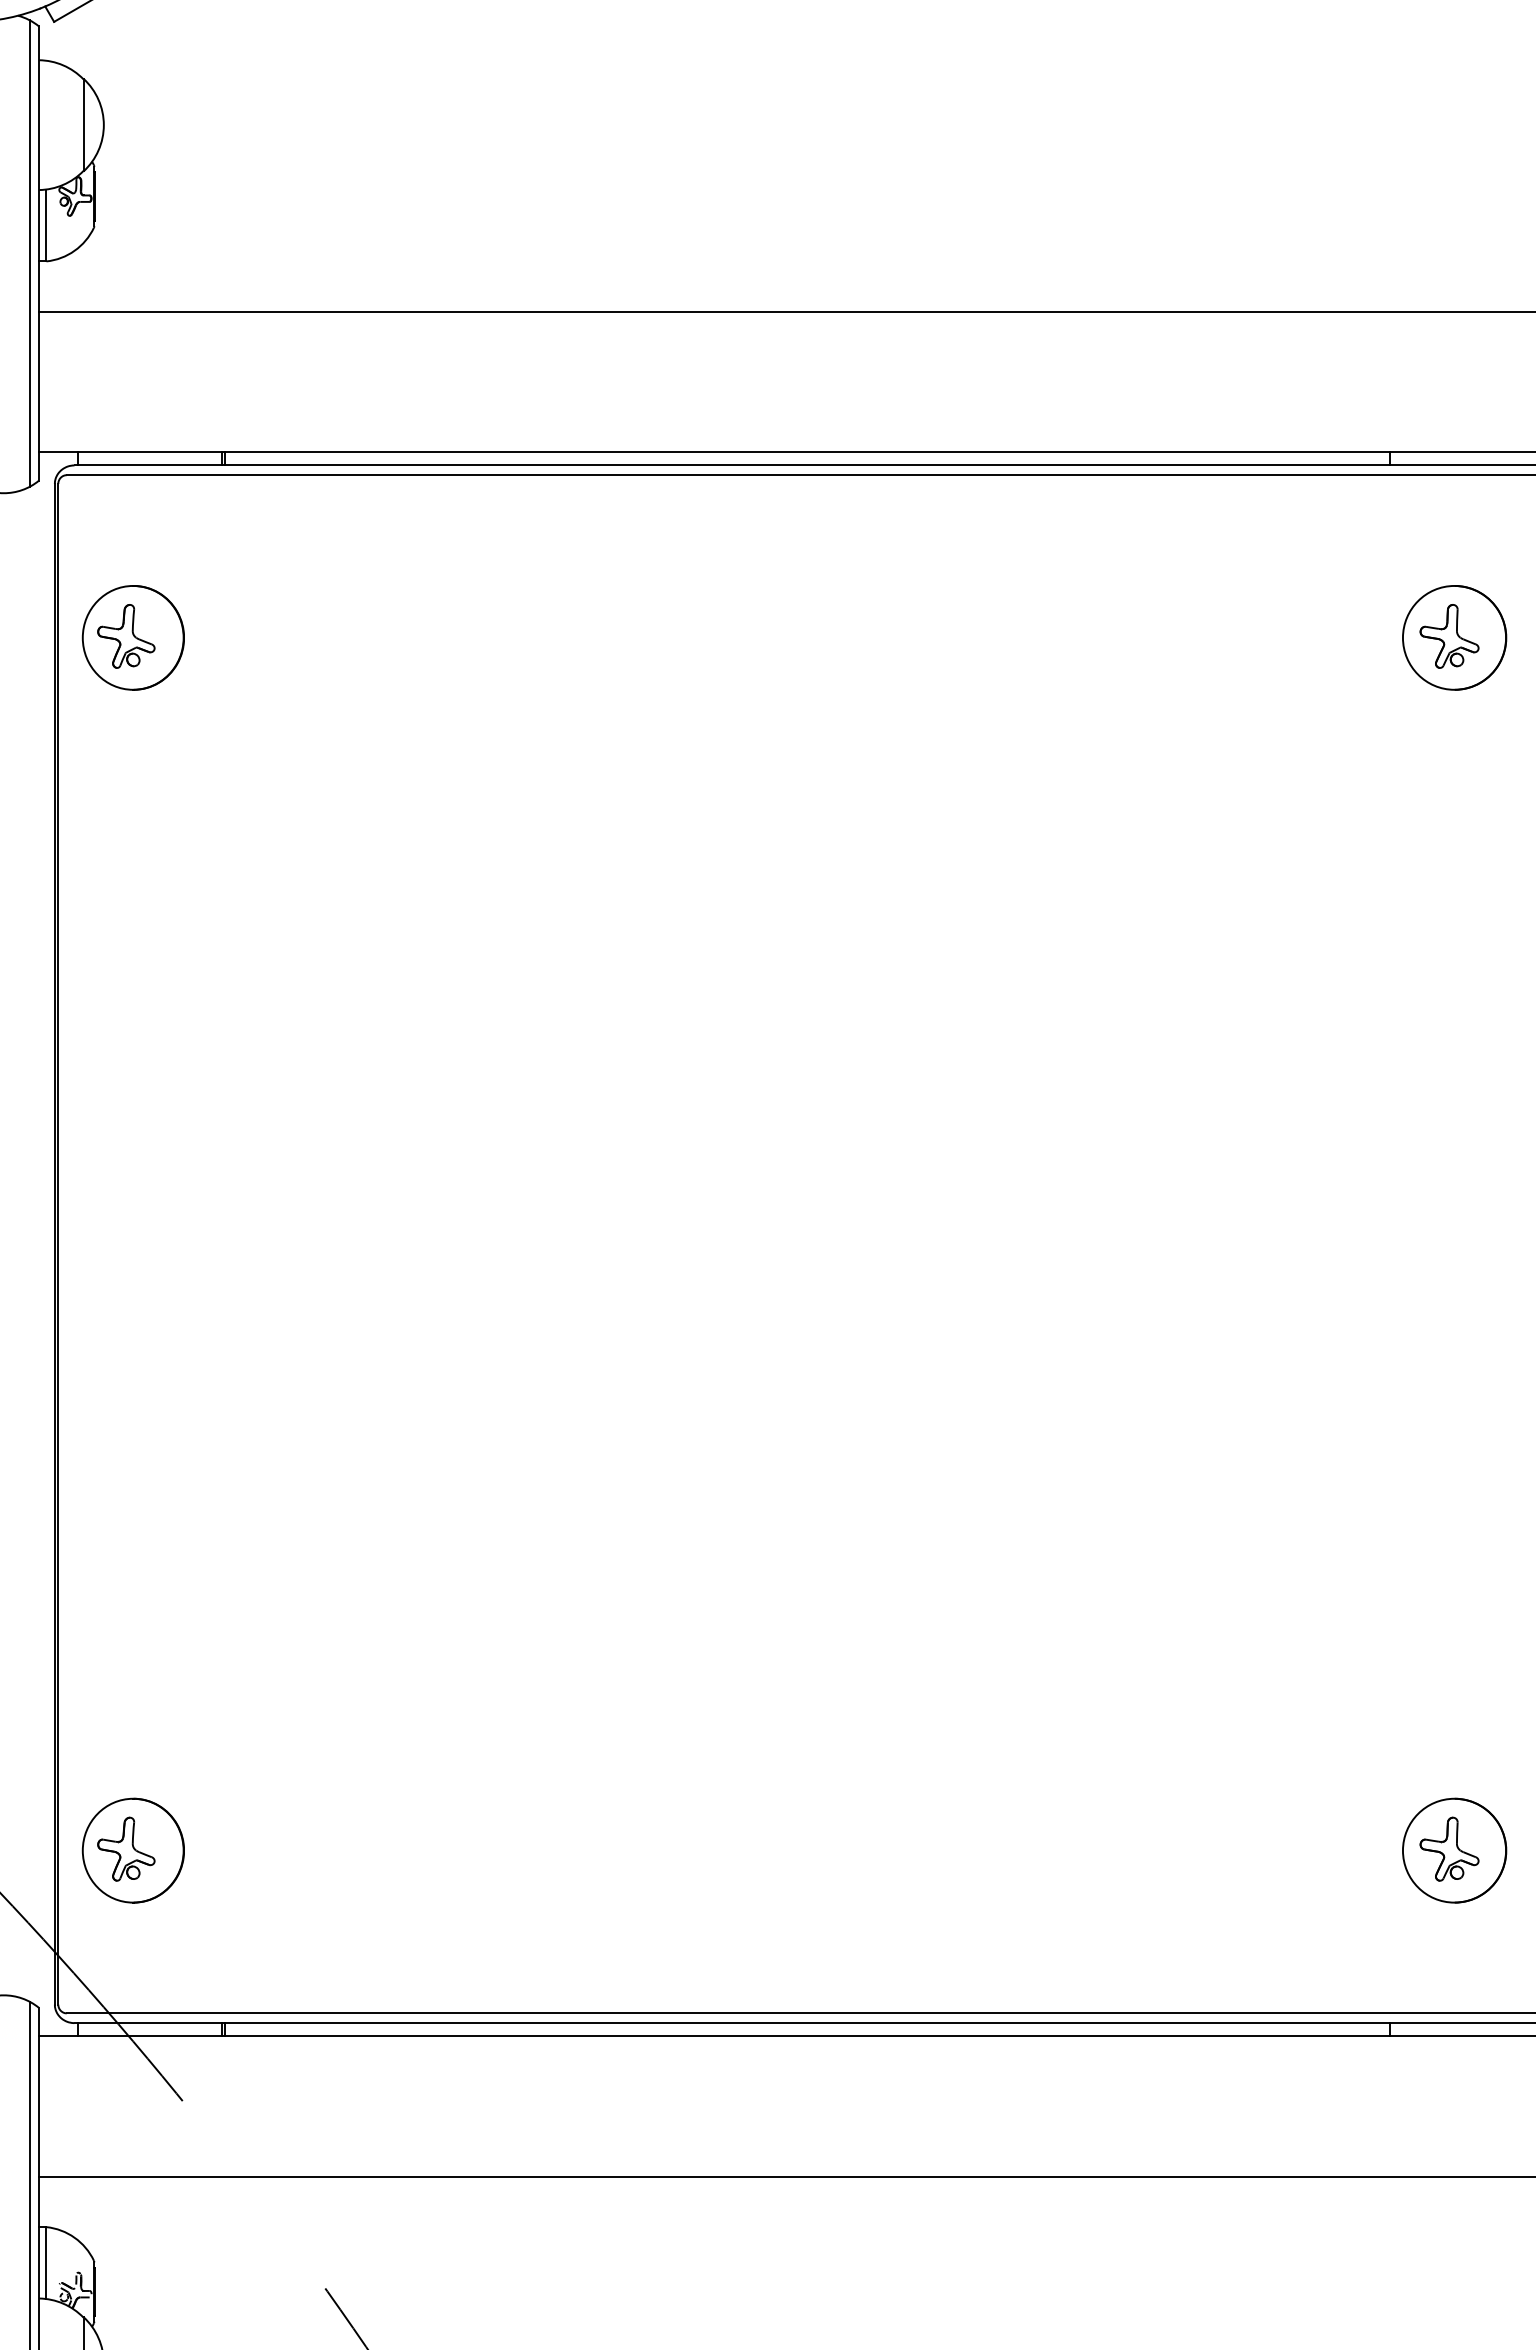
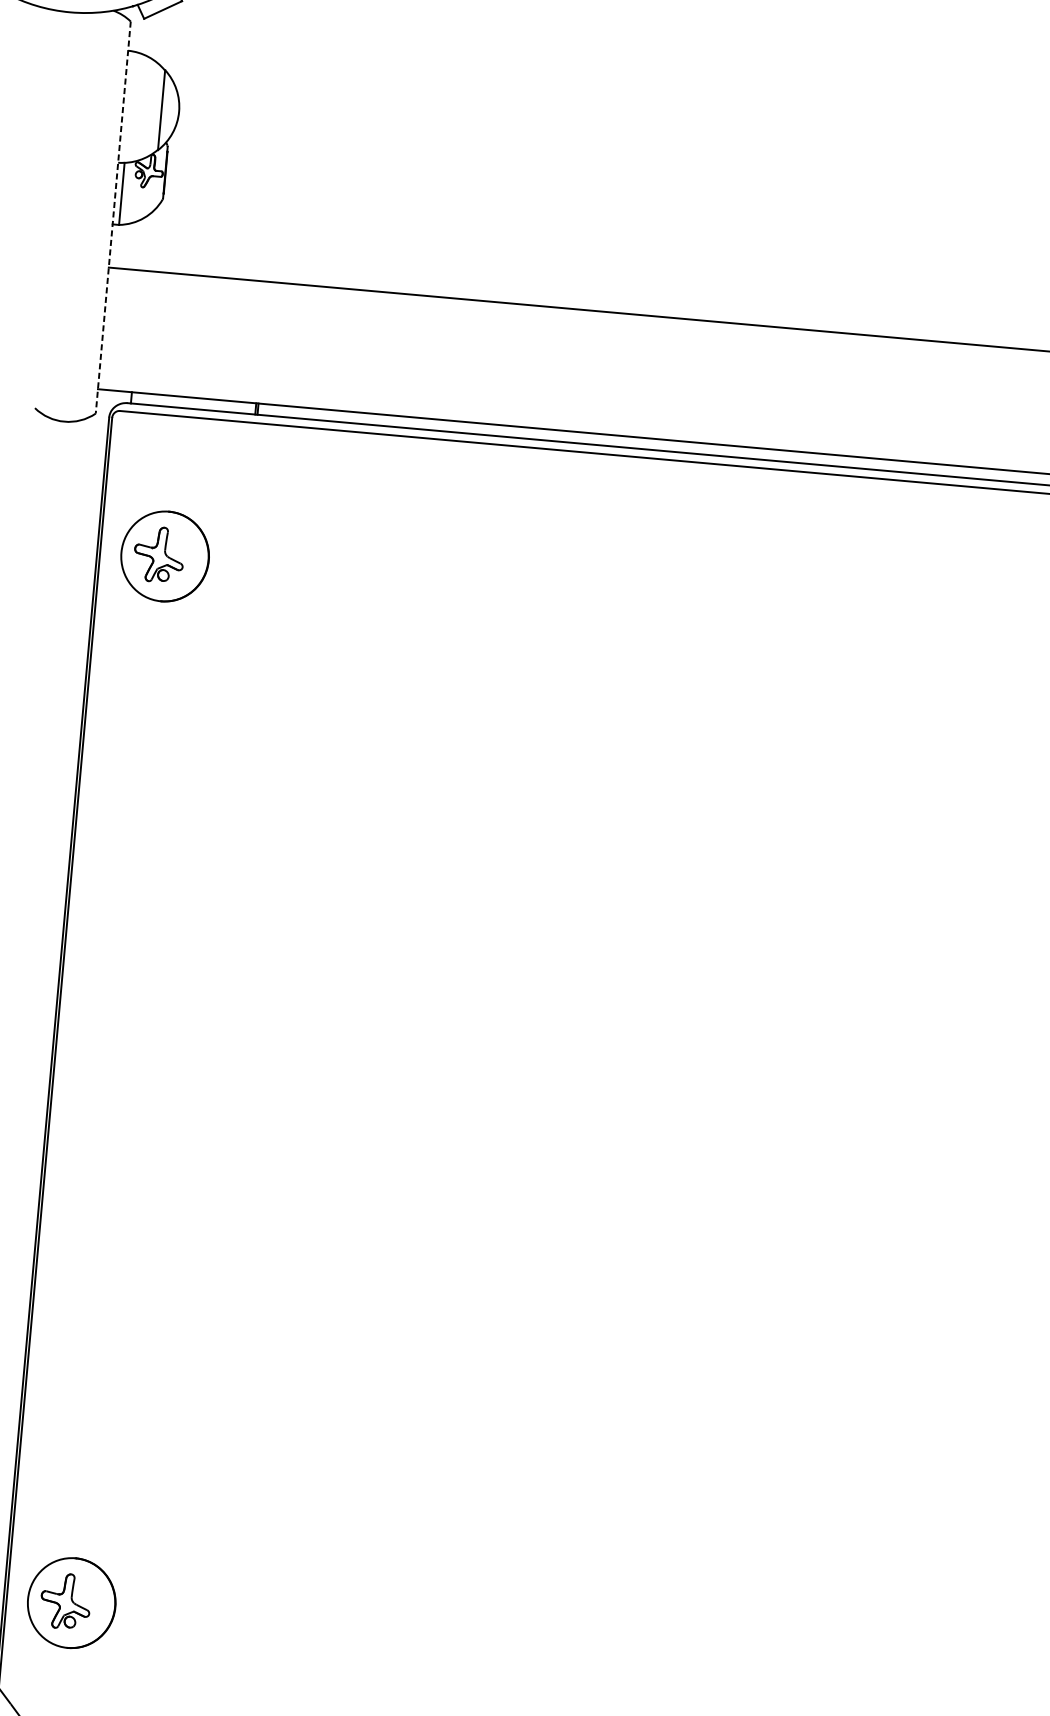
line: (29, 253) -> (105, 216), removed
line: (39, 254) -> (113, 218), solid -> dashed

